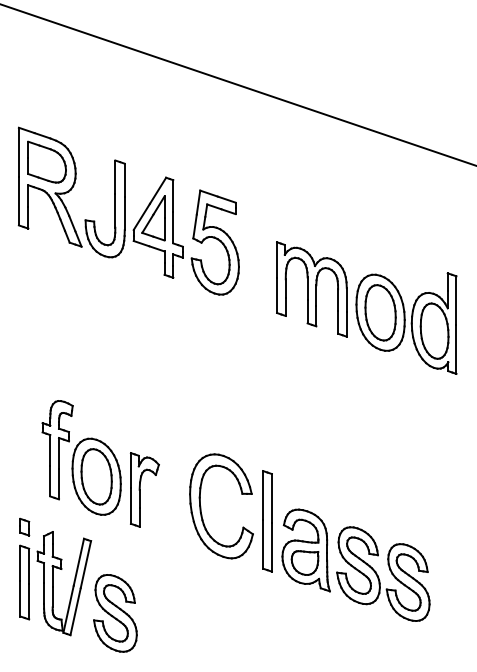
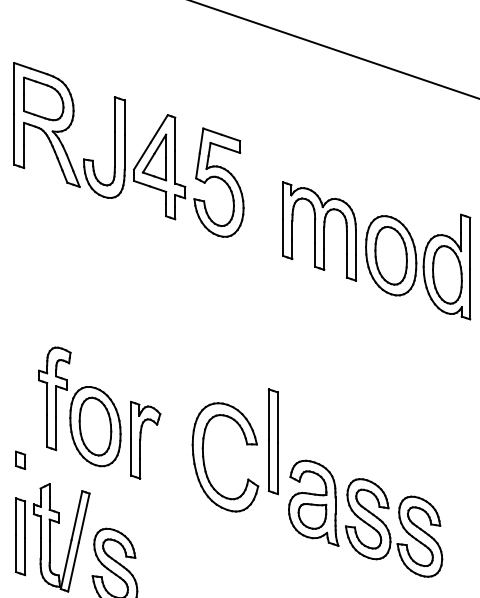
part: (267, 521) -> (273, 441), moved
part: (24, 526) -> (20, 459), moved

